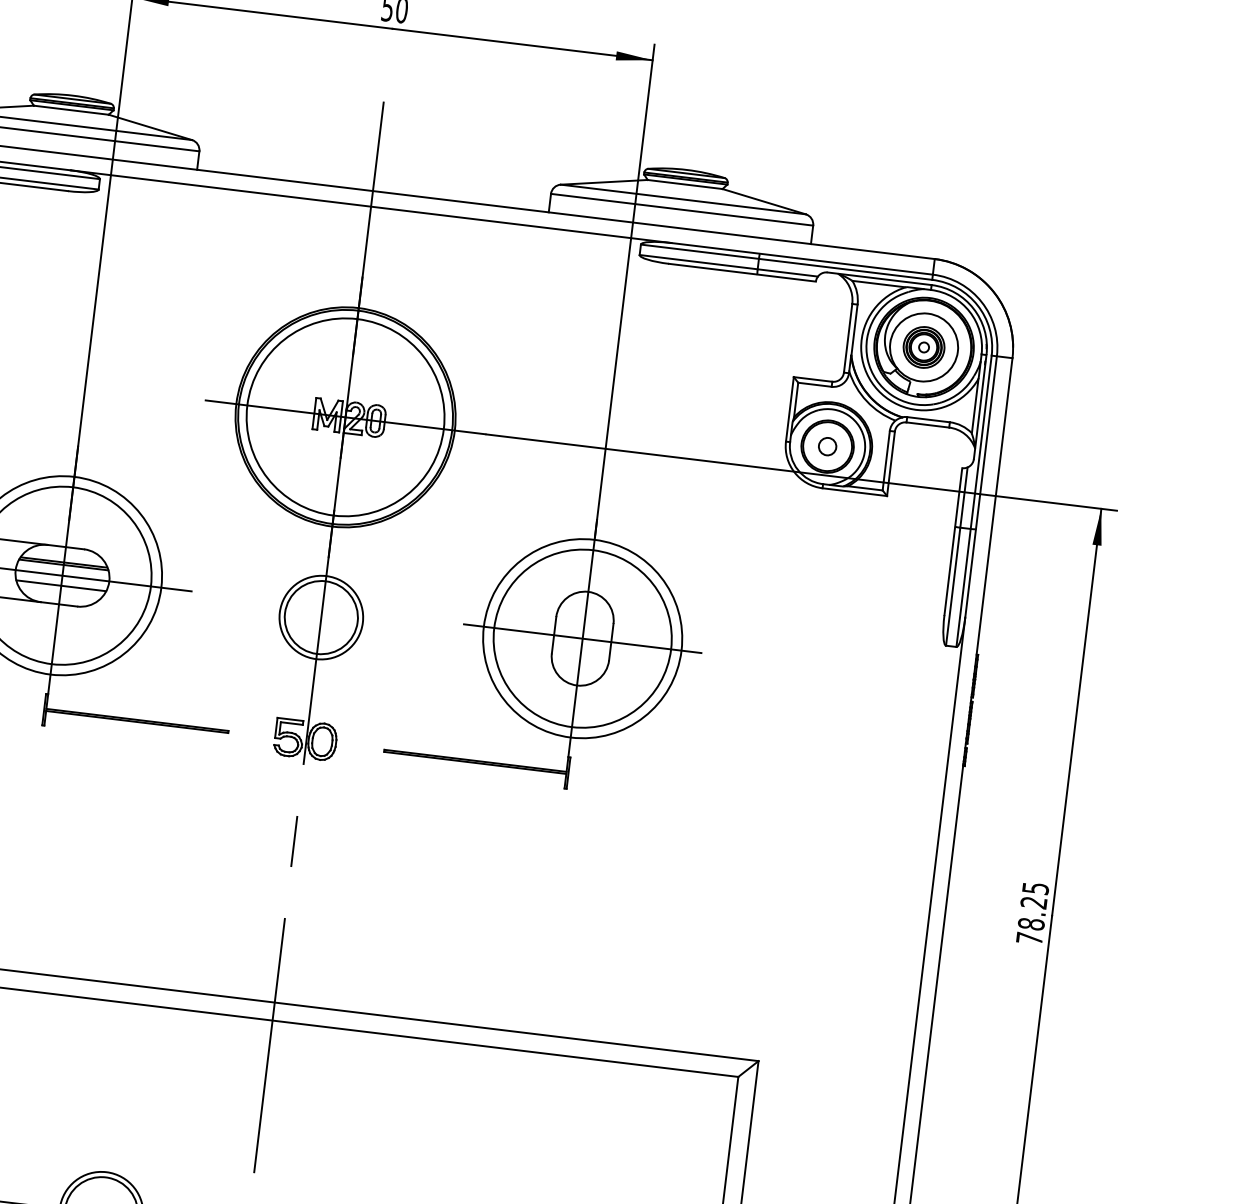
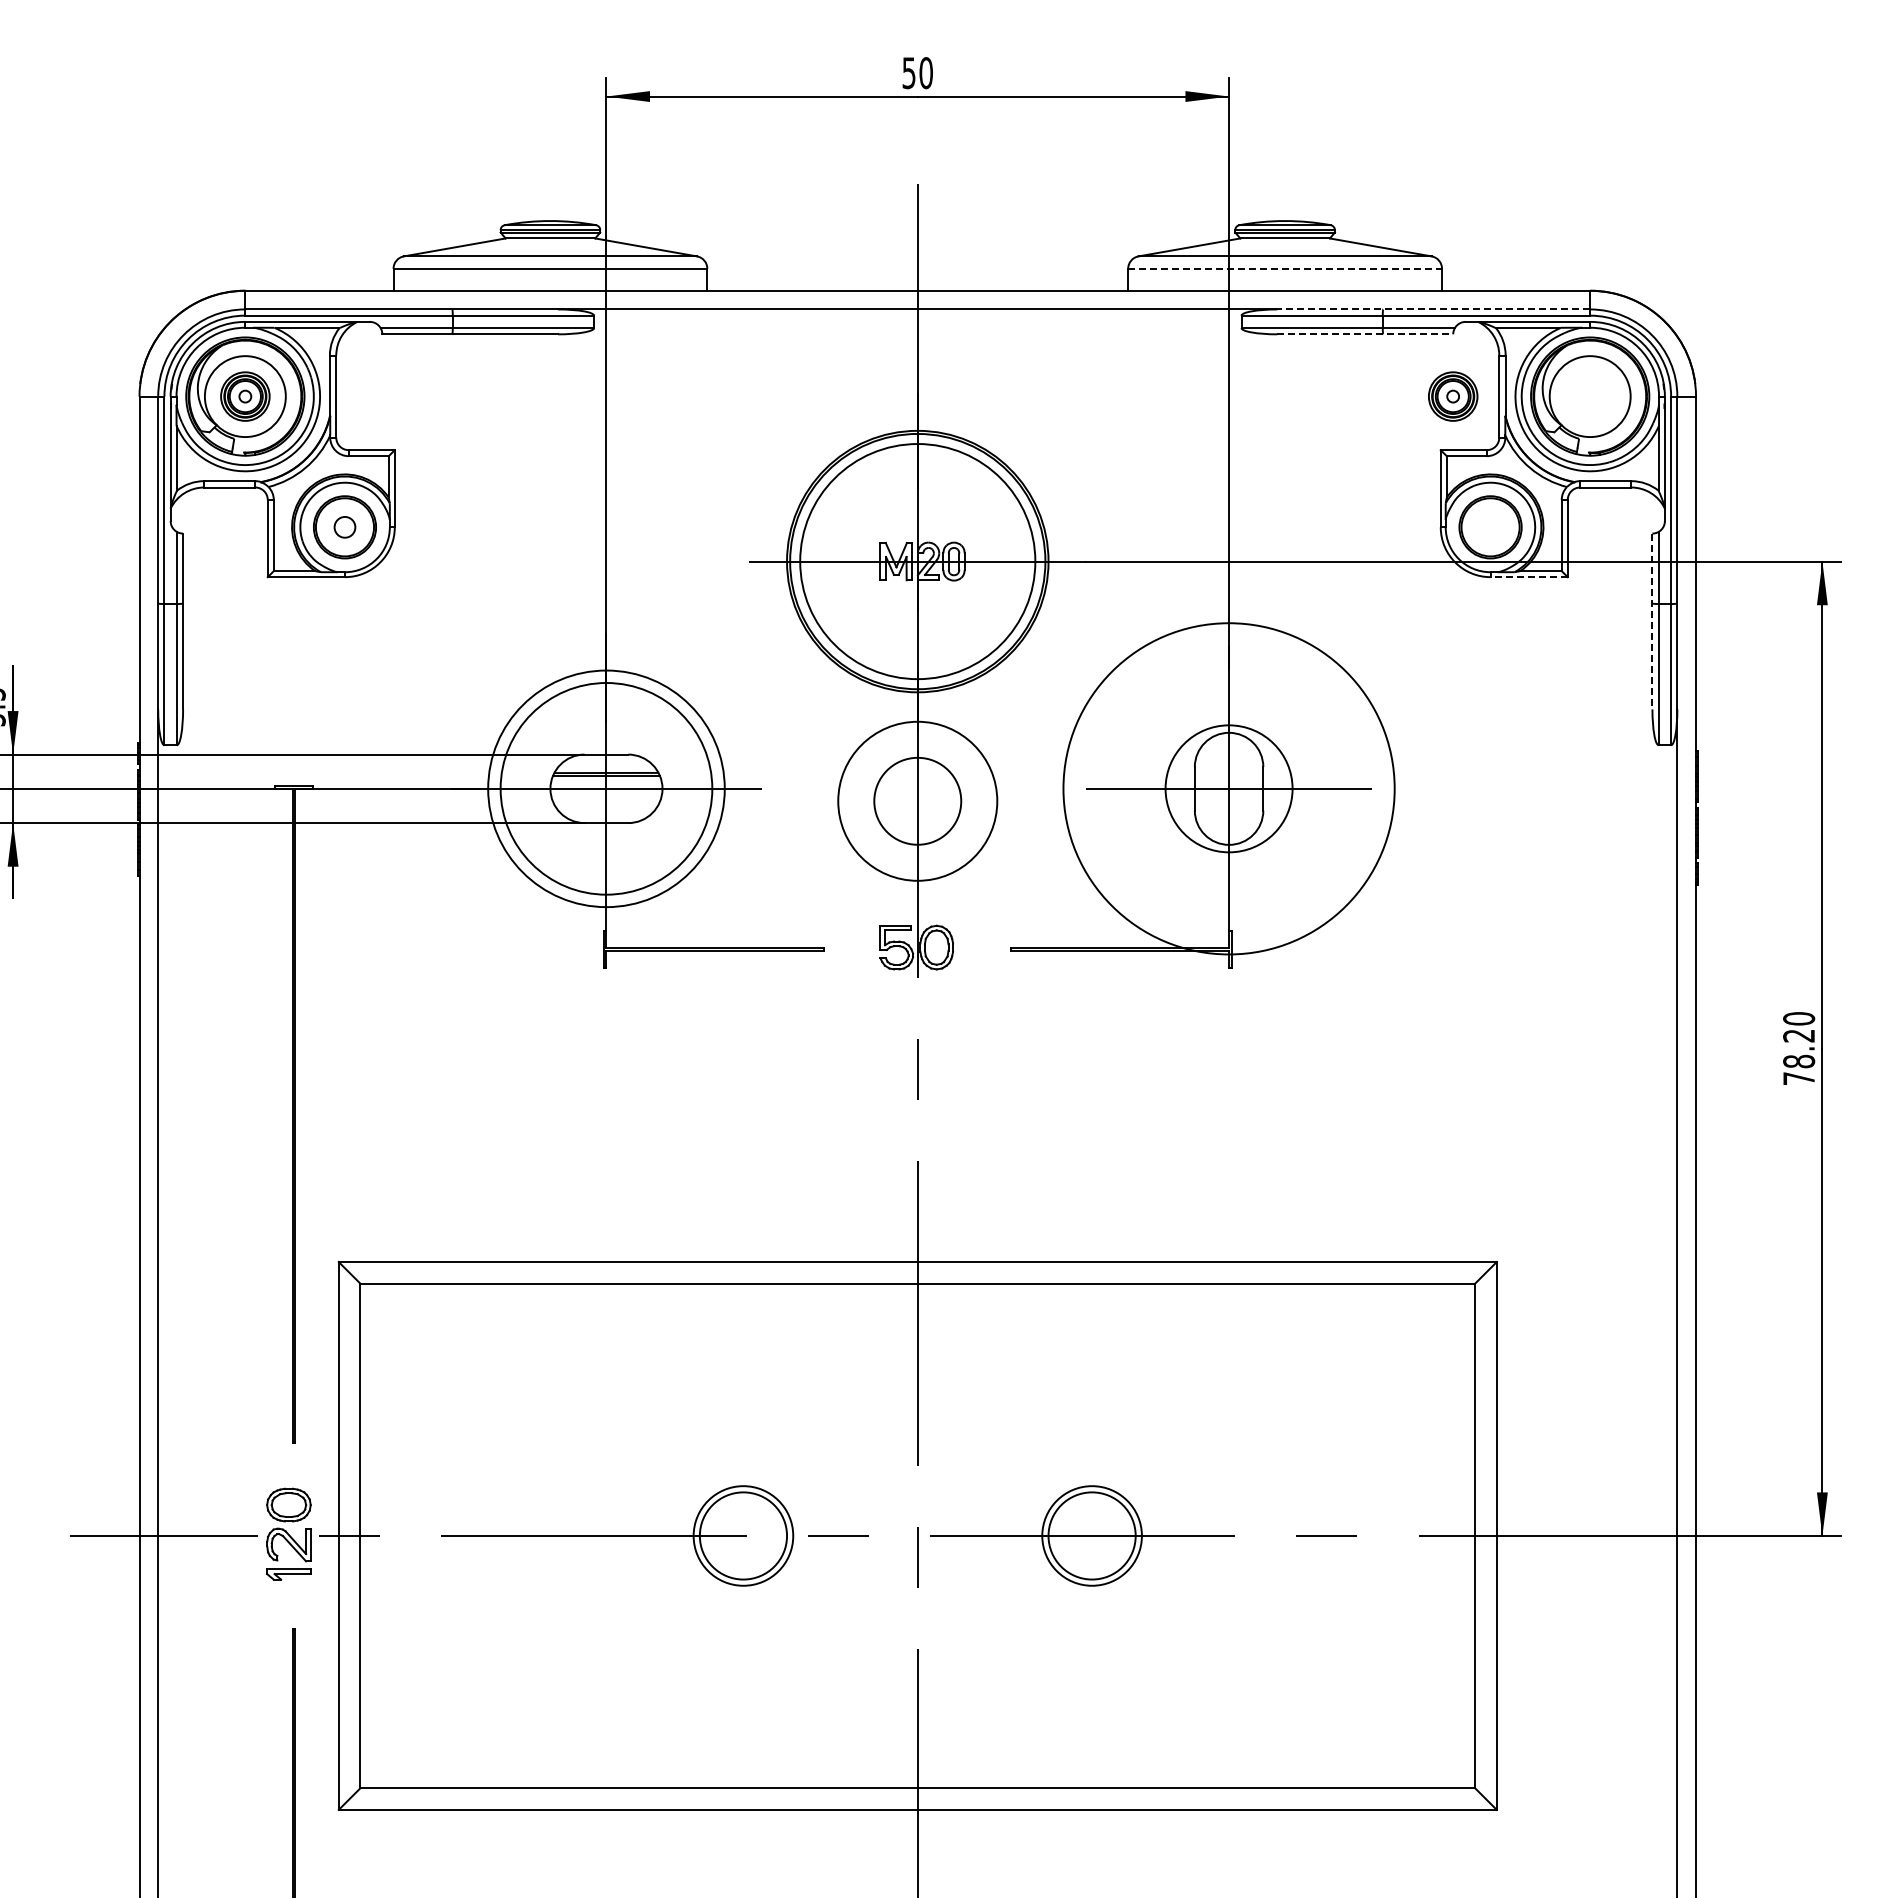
line: (682, 209) -> (1285, 268), solid -> dashed
line: (801, 258) -> (1433, 309), solid -> dashed
line: (742, 272) -> (1365, 334), solid -> dashed
part: (924, 347) -> (1453, 396), moved
circle: (827, 446) -> (1490, 527), removed
line: (855, 492) -> (1529, 577), solid -> dashed
line: (953, 541) -> (1652, 621), solid -> dashed
line: (61, 585) -> (606, 800), removed
circle: (321, 617) -> (917, 801), size x1.6
circle: (582, 638) -> (1228, 788), size x0.6
circle: (582, 638) -> (1228, 788), size x1.4
text: (1036, 888) -> (1799, 1018), 78.25 -> 78.20

